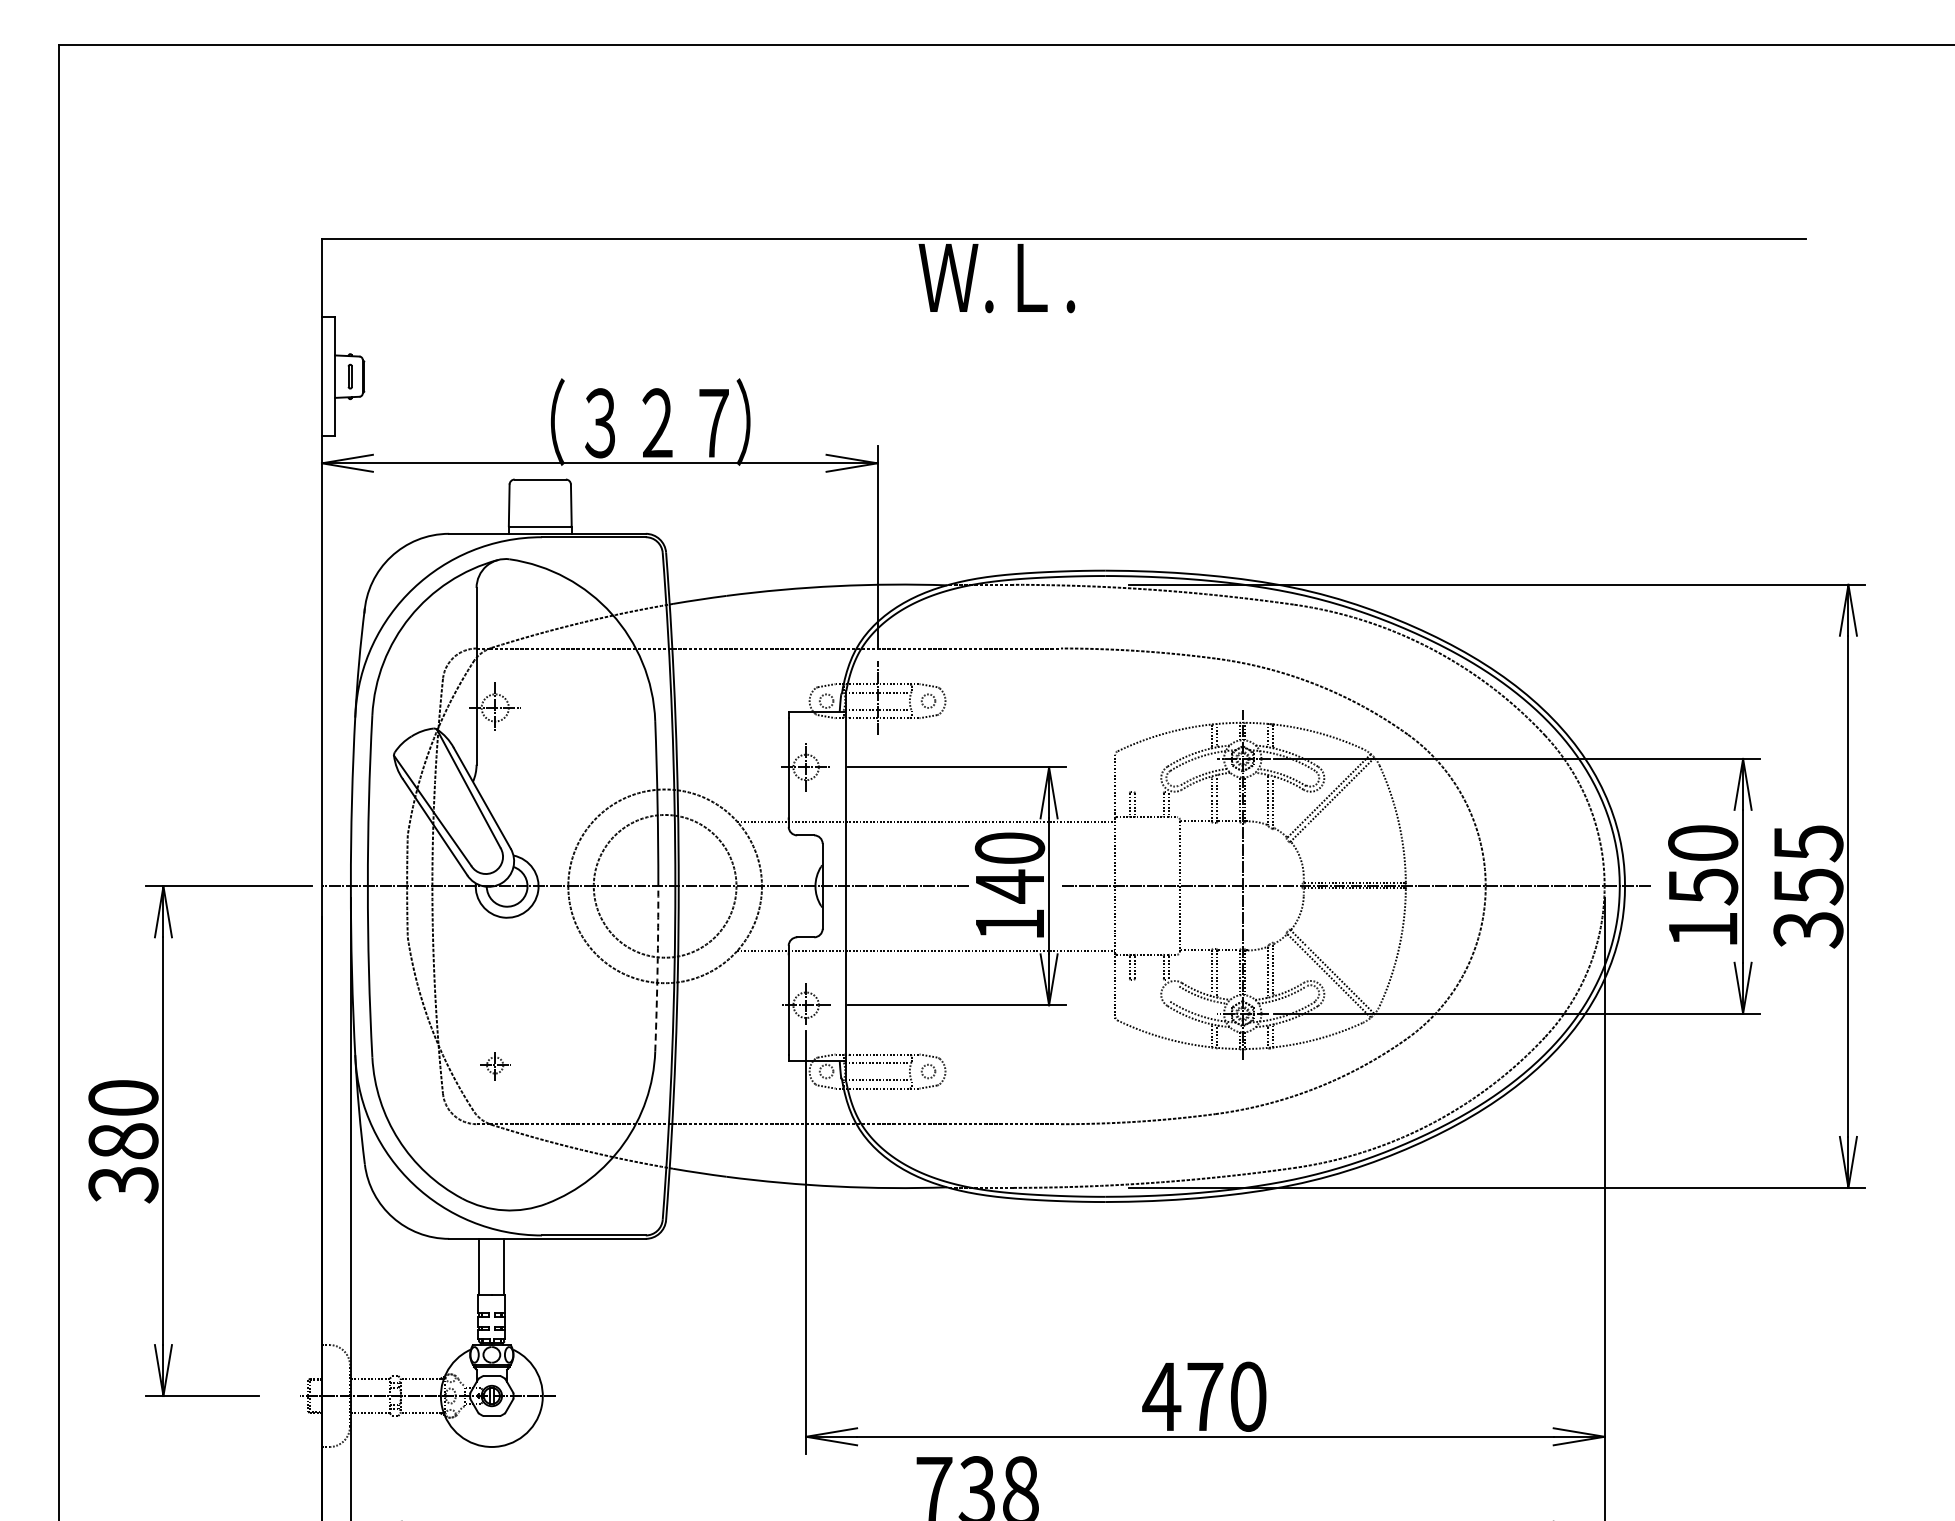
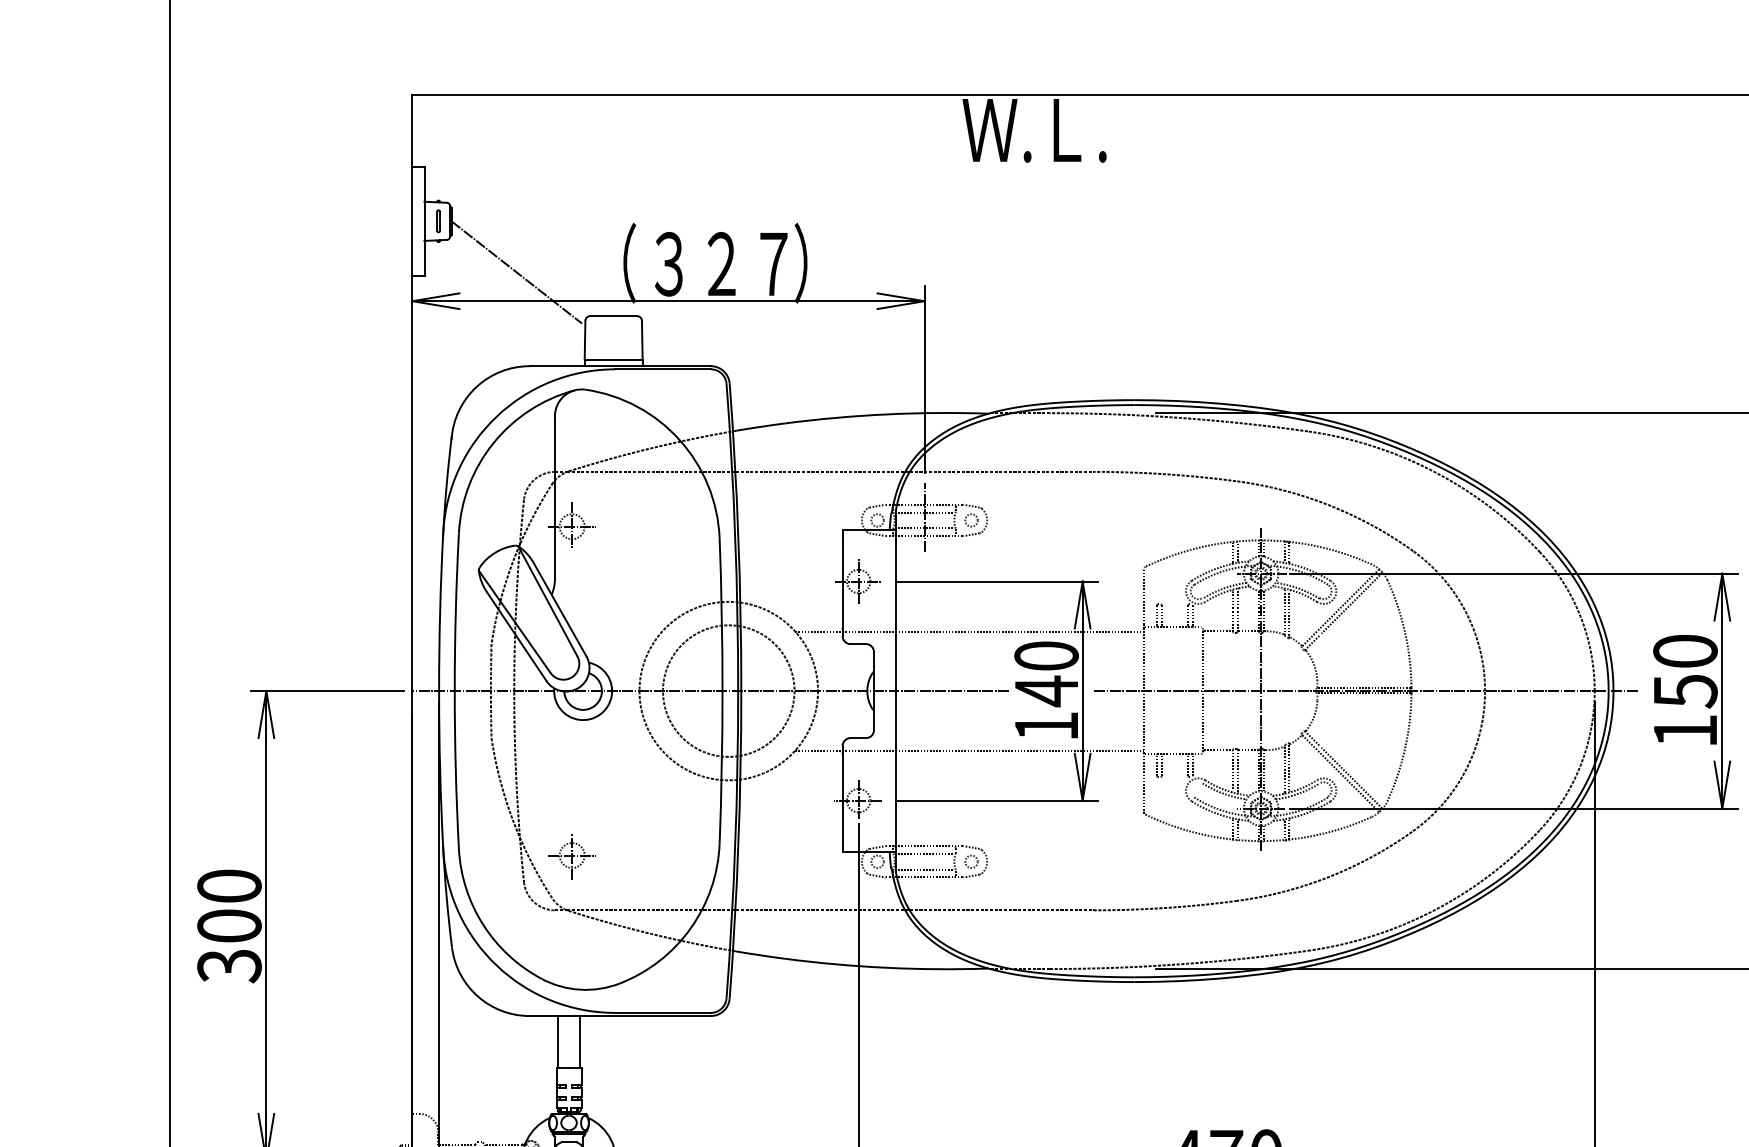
line: (434, 431) -> (516, 271), added
arc: (657, 968) -> (721, 766), dashed -> solid
part: (494, 1066) -> (571, 857), size x1.67
text: (123, 1141) -> (229, 926), 380 -> 300

